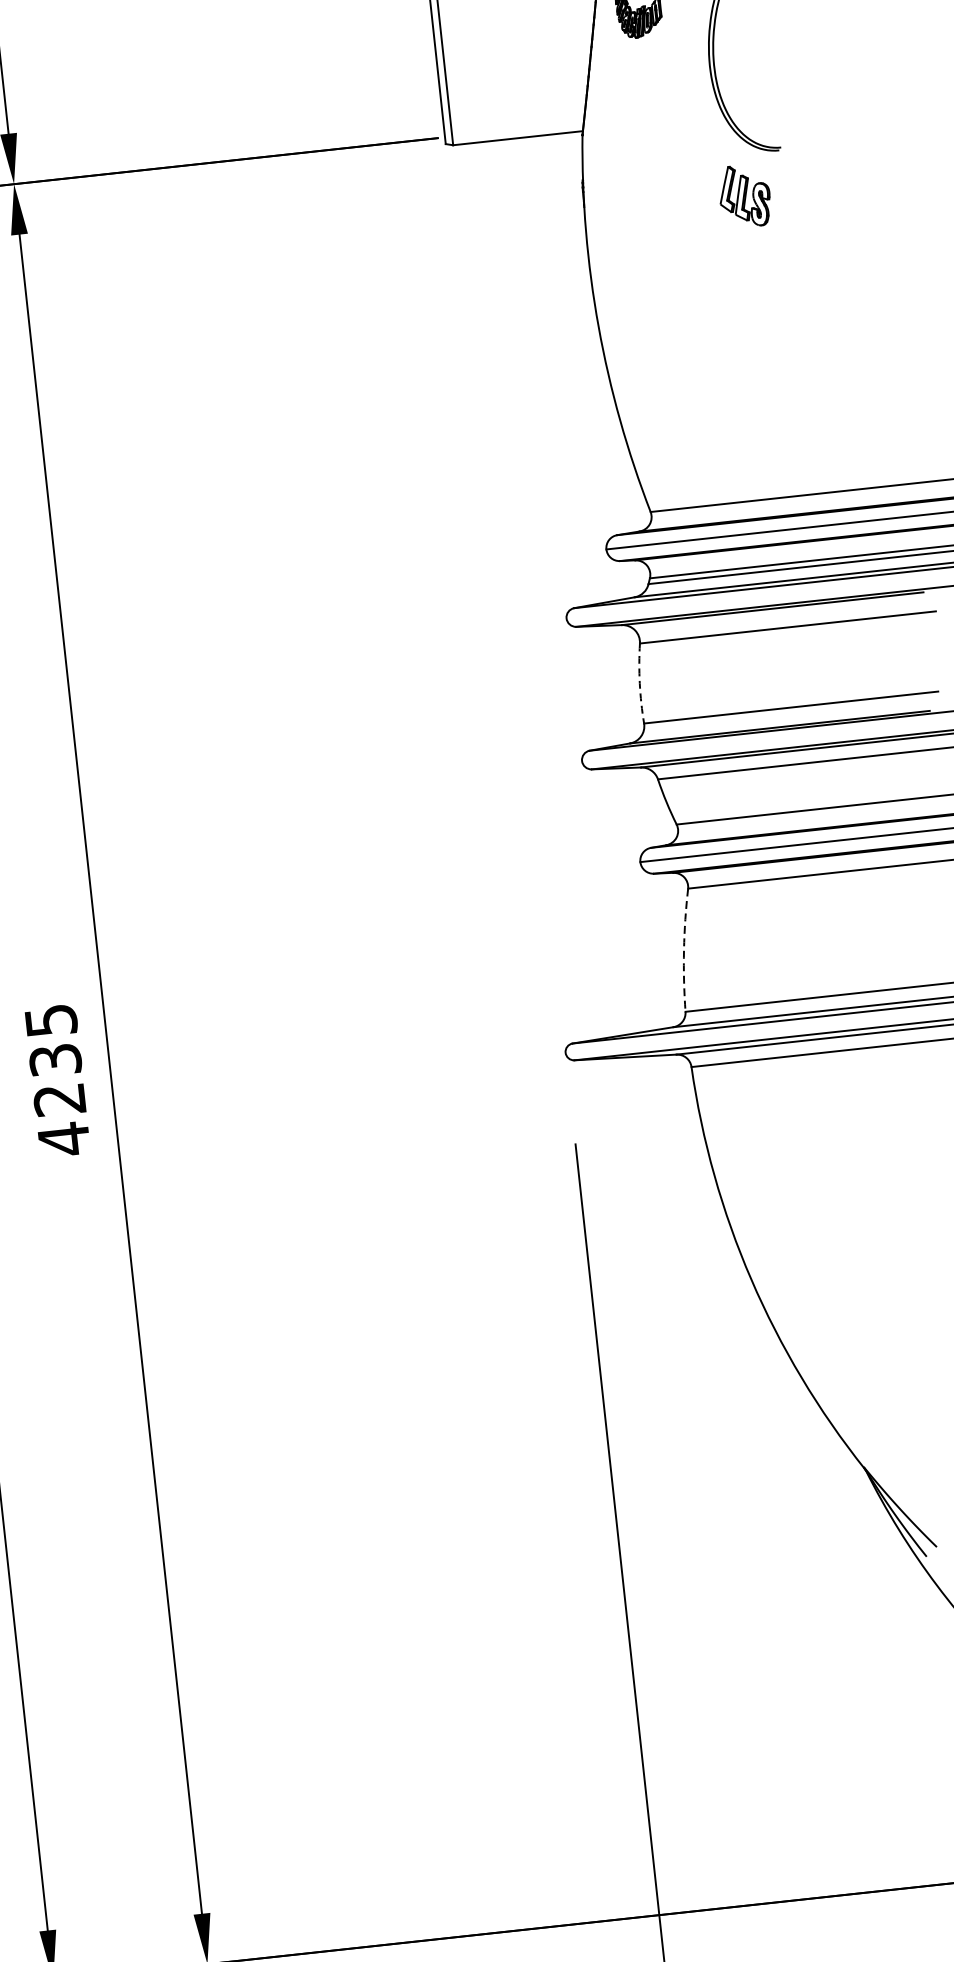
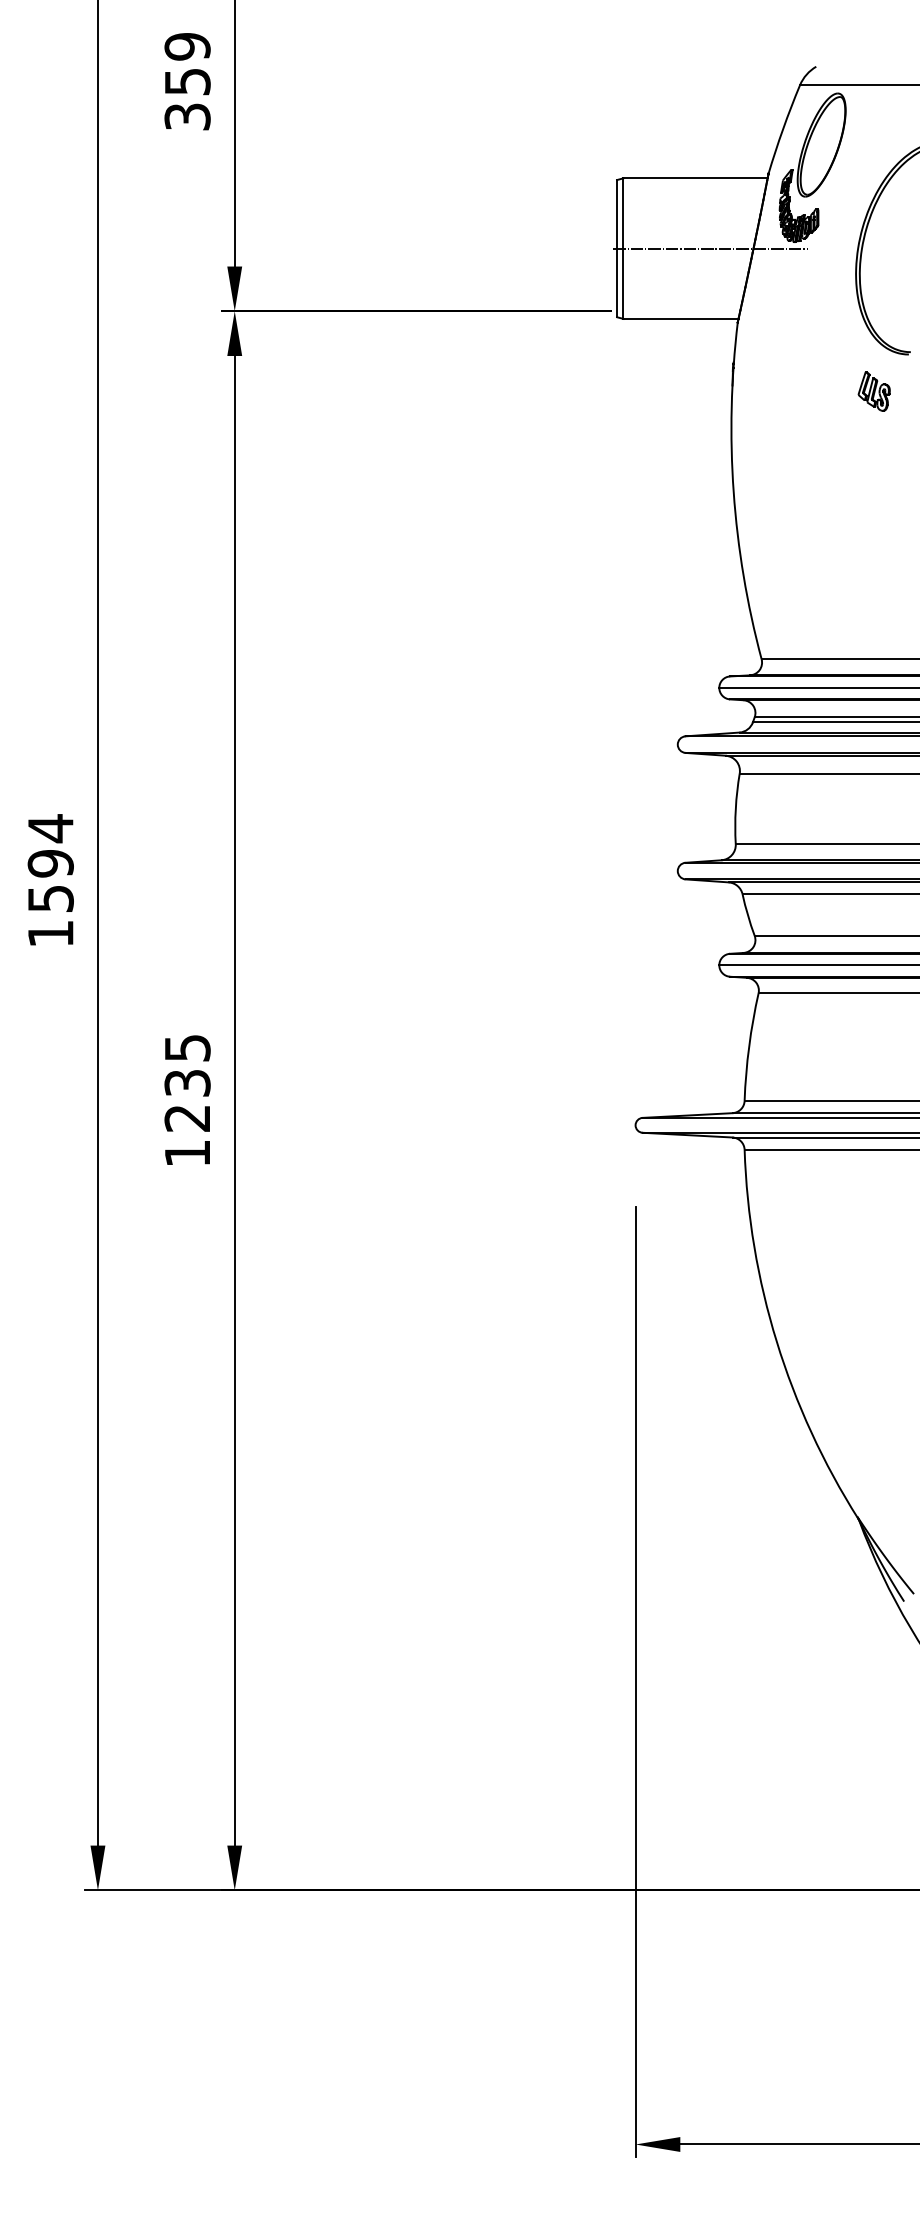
line: (542, 55) -> (710, 248), added
part: (743, 196) -> (873, 391), size x0.71
arc: (639, 683) -> (735, 808), dashed -> solid
arc: (684, 949) -> (749, 1046), dashed -> solid
text: (63, 1139) -> (187, 1153), 4235 -> 1235

